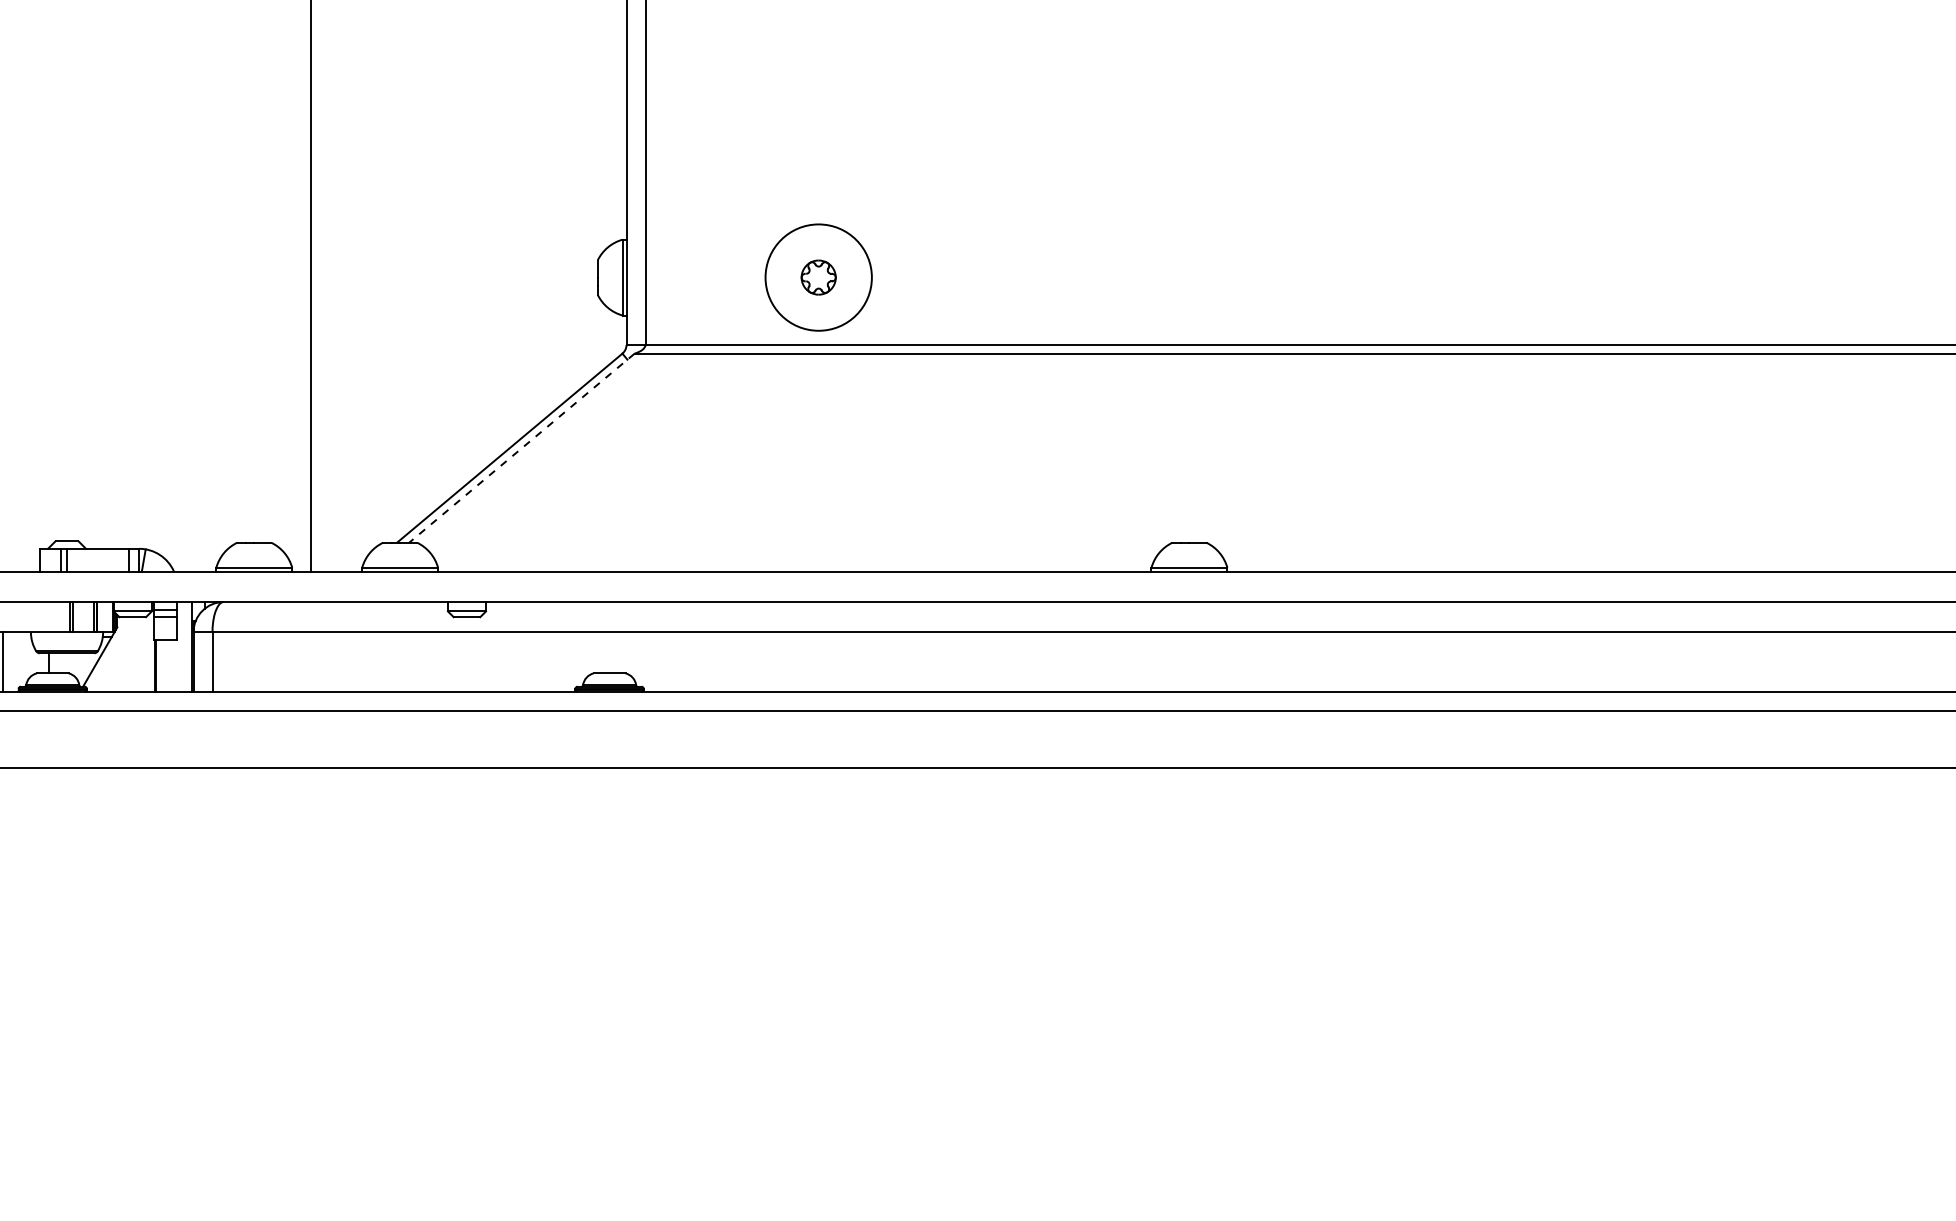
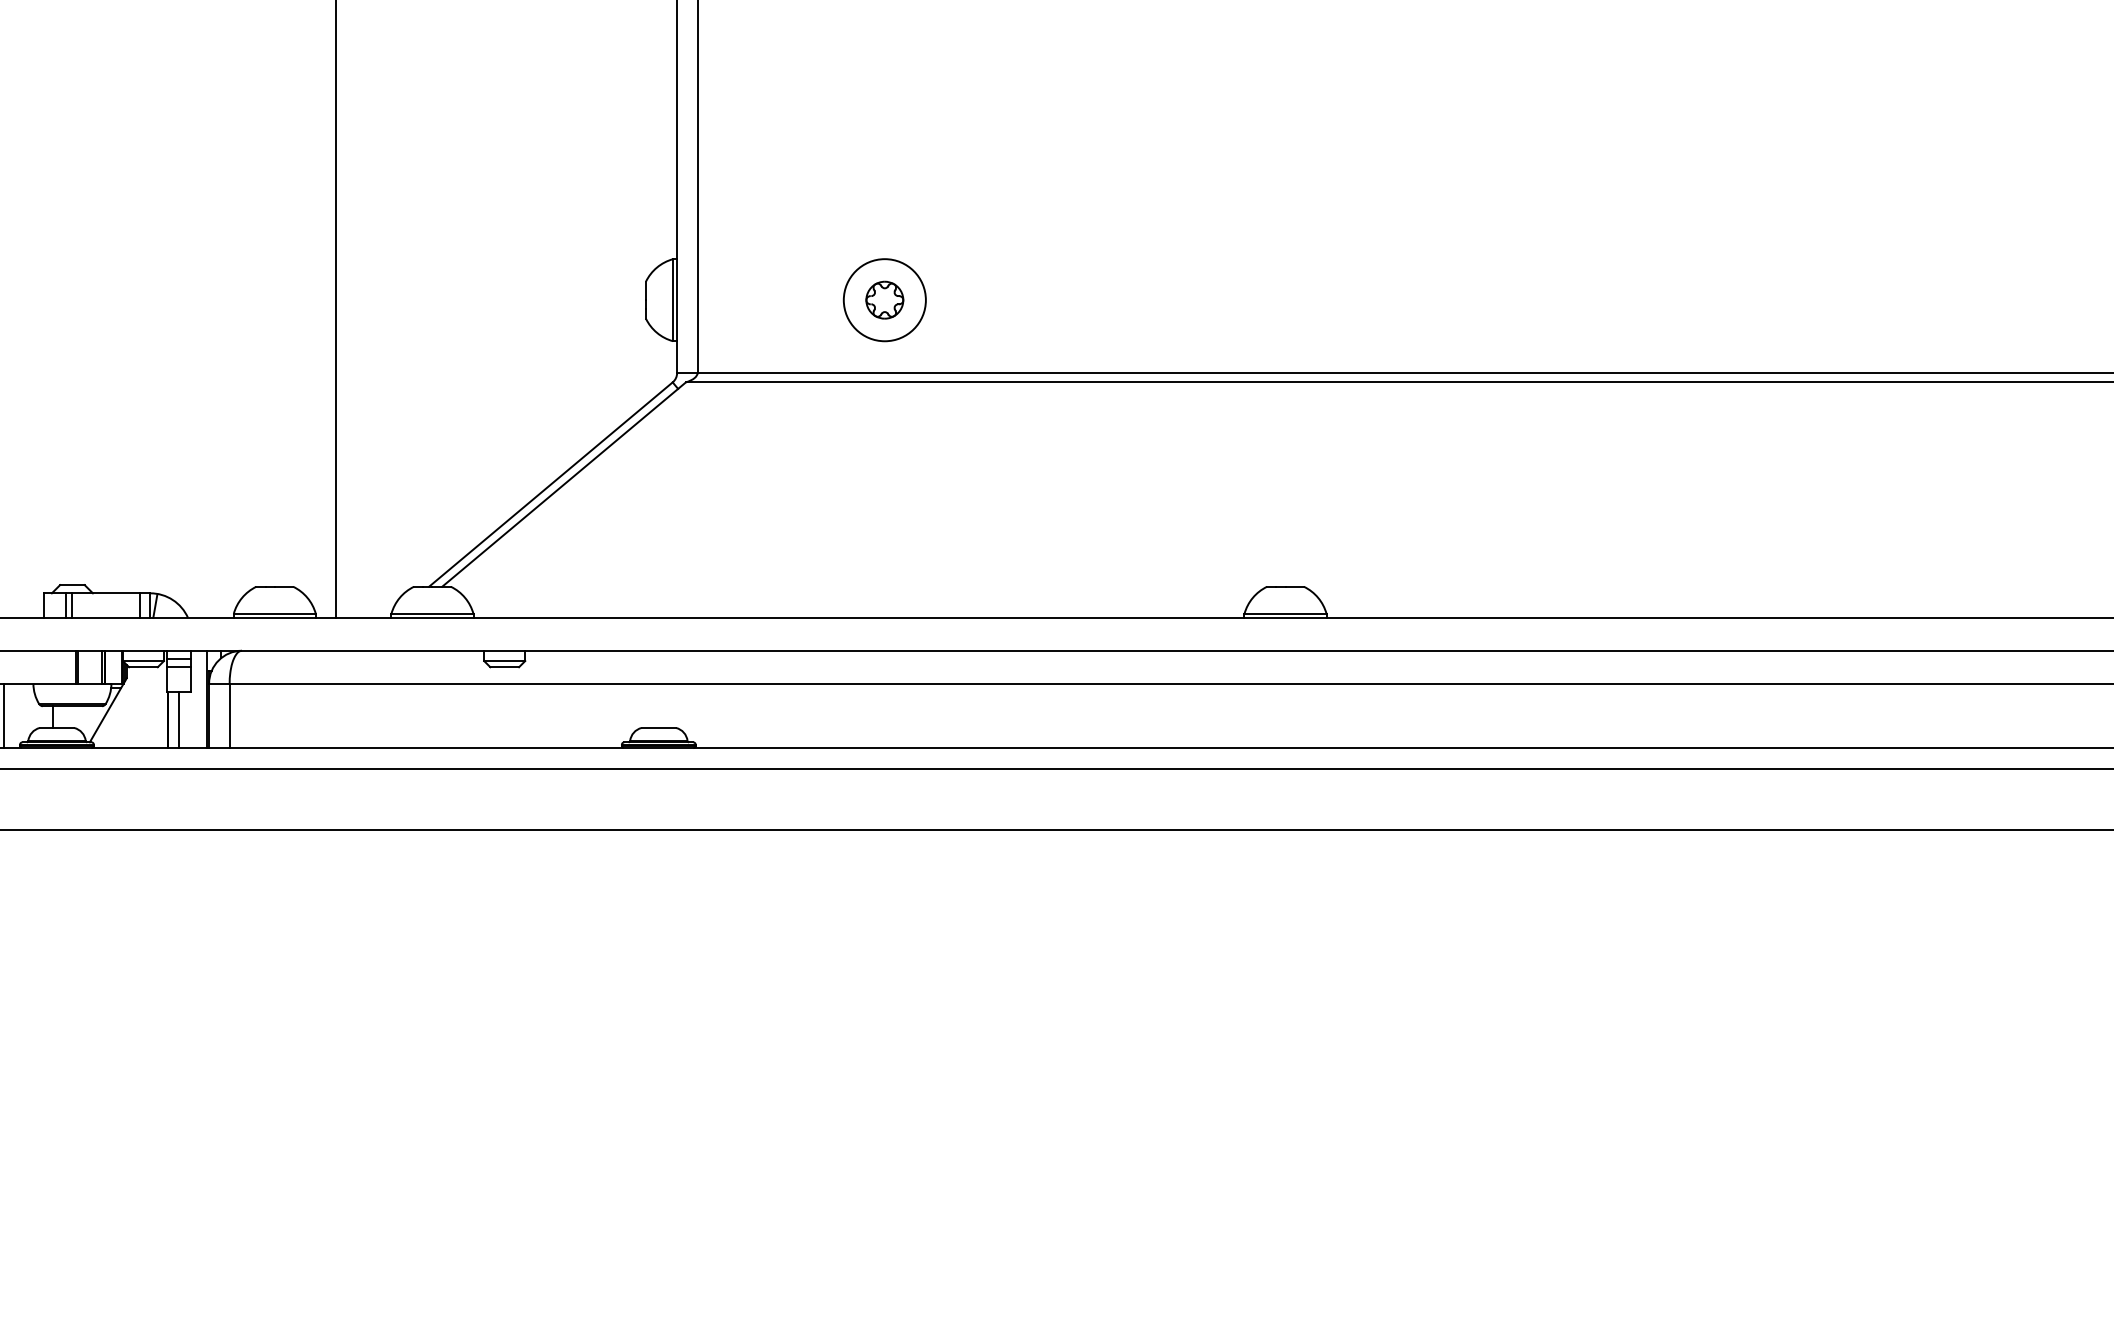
circle: (818, 277) -> (884, 300), size x0.71
line: (521, 448) -> (563, 484), dashed -> solid
line: (165, 665) -> (178, 719), added

